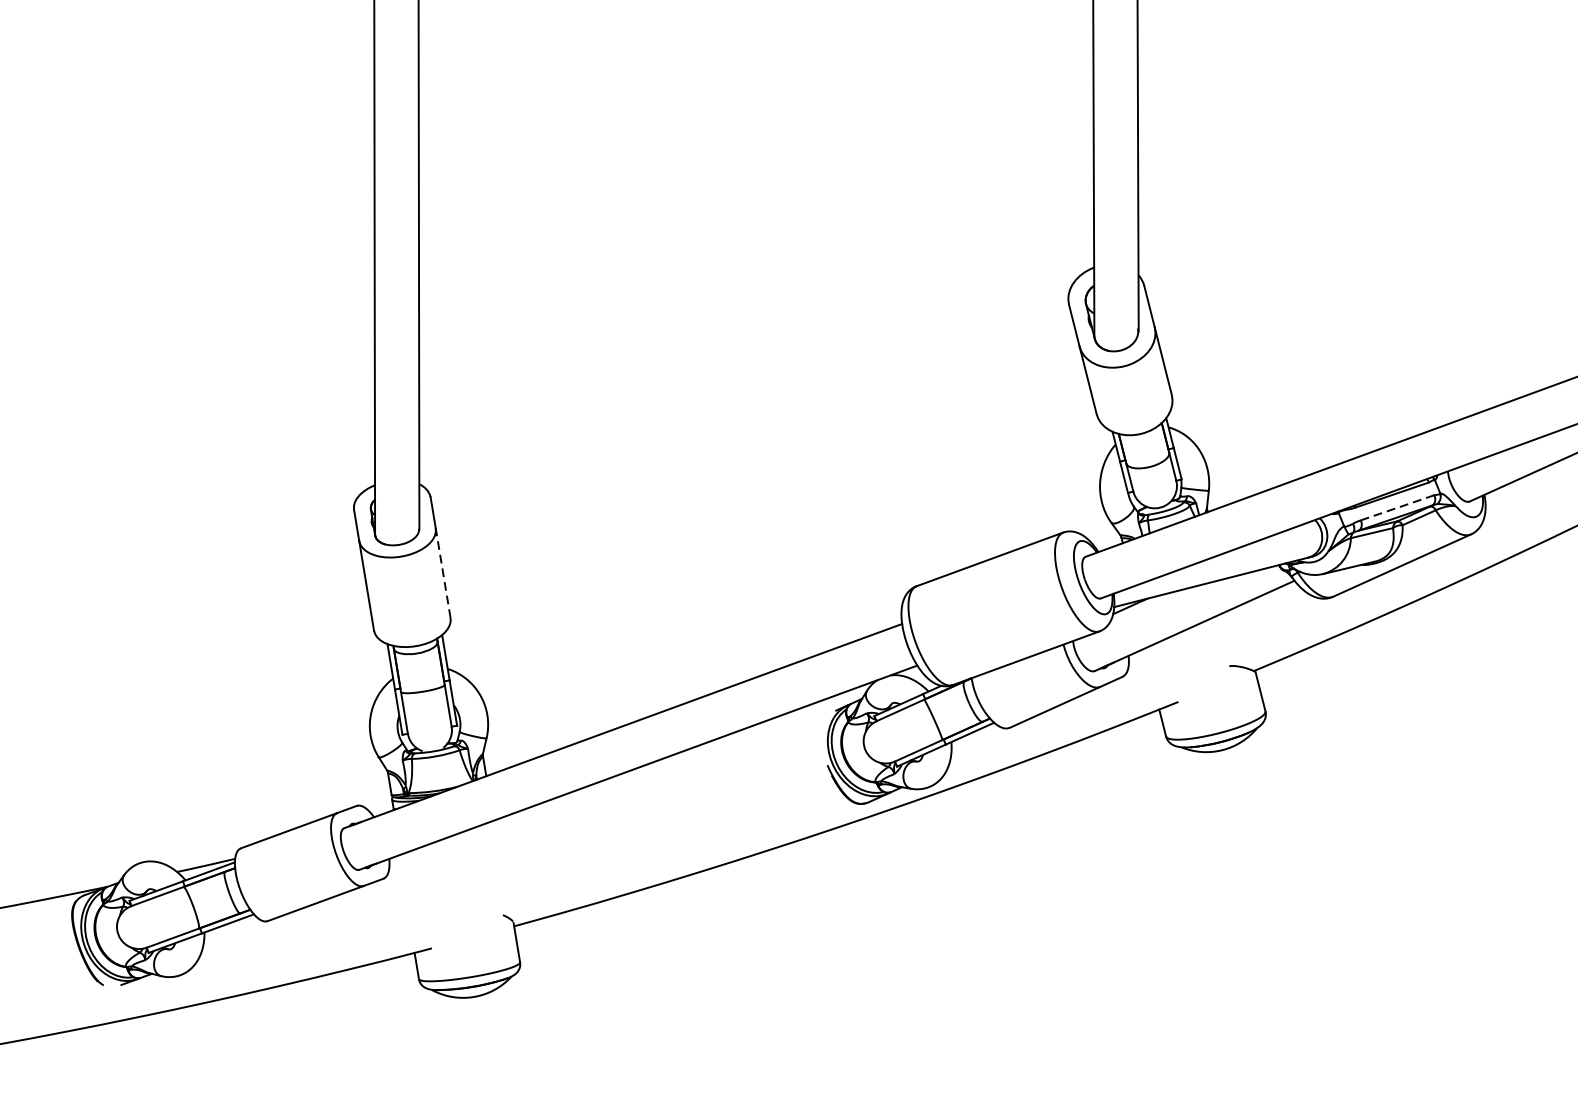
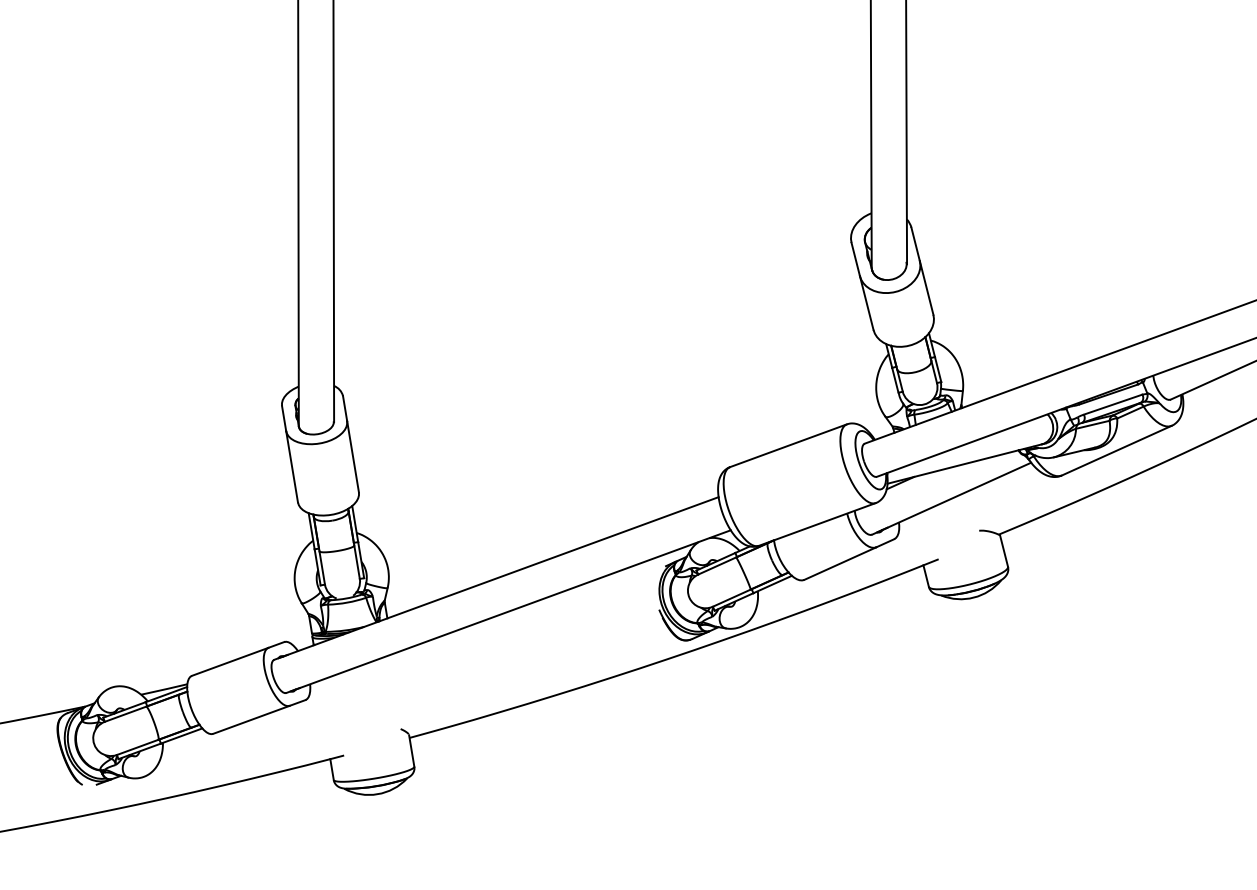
line: (1397, 507) -> (1113, 404), dashed -> solid
line: (442, 572) -> (352, 456), dashed -> solid

